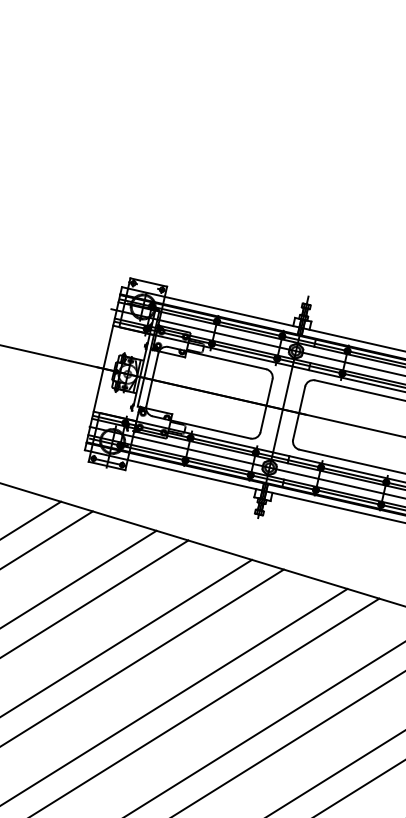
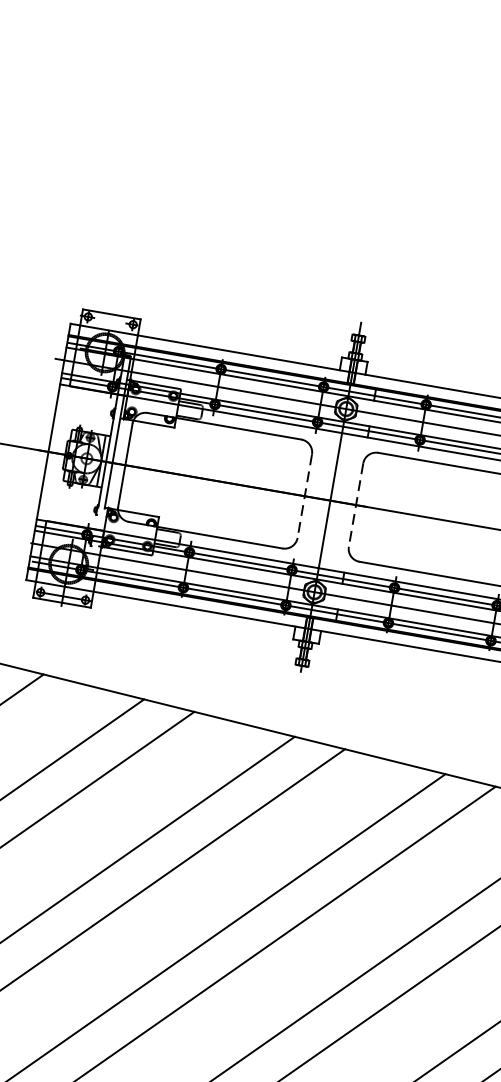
line: (266, 406) -> (304, 497), solid -> dashed
line: (299, 413) -> (356, 505), solid -> dashed

